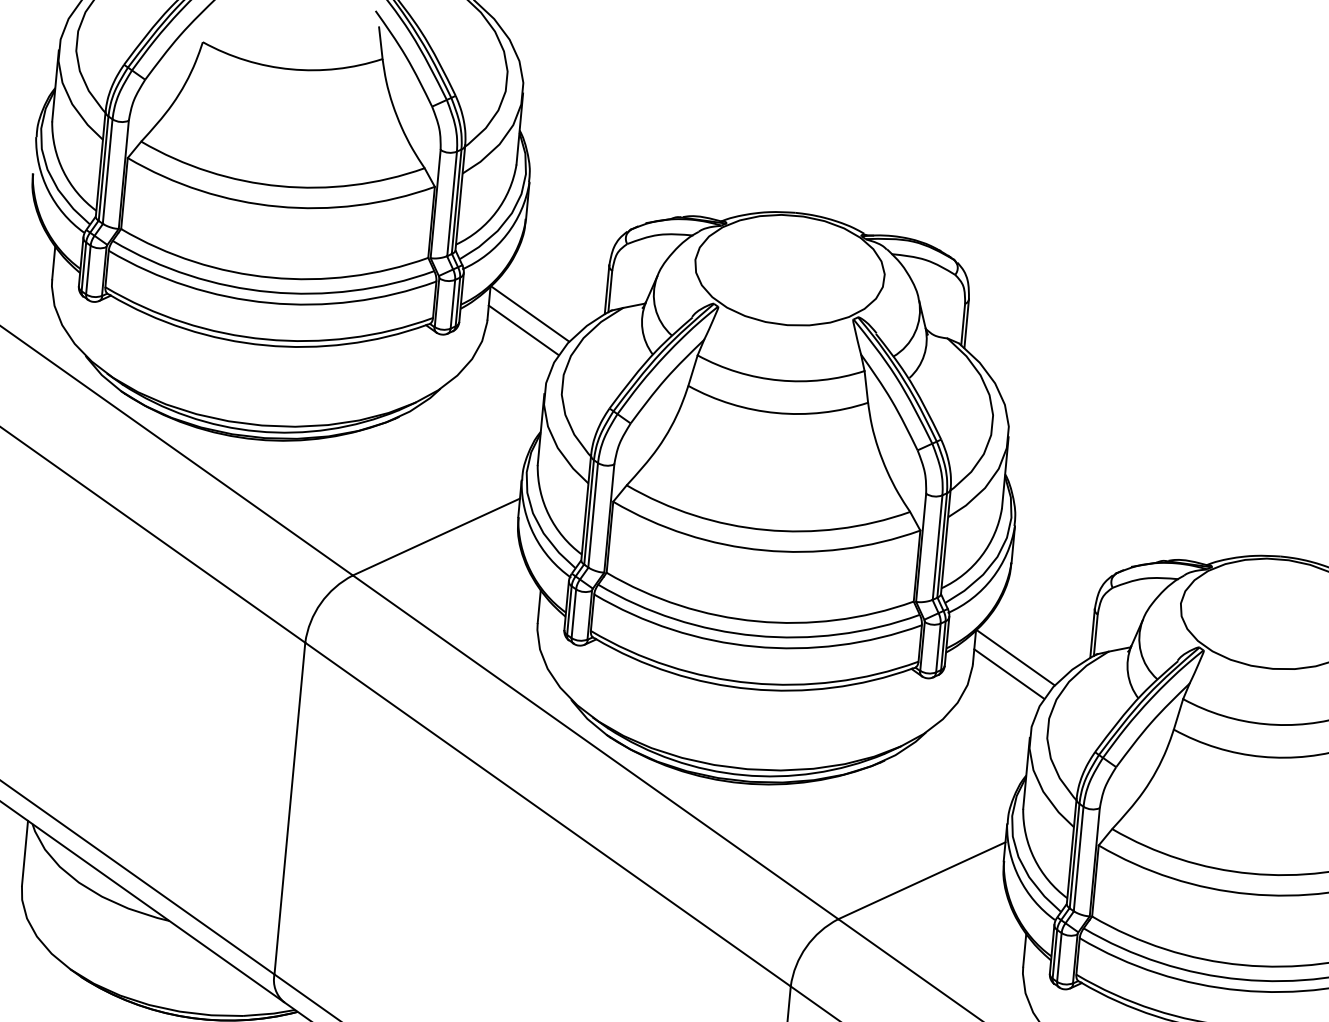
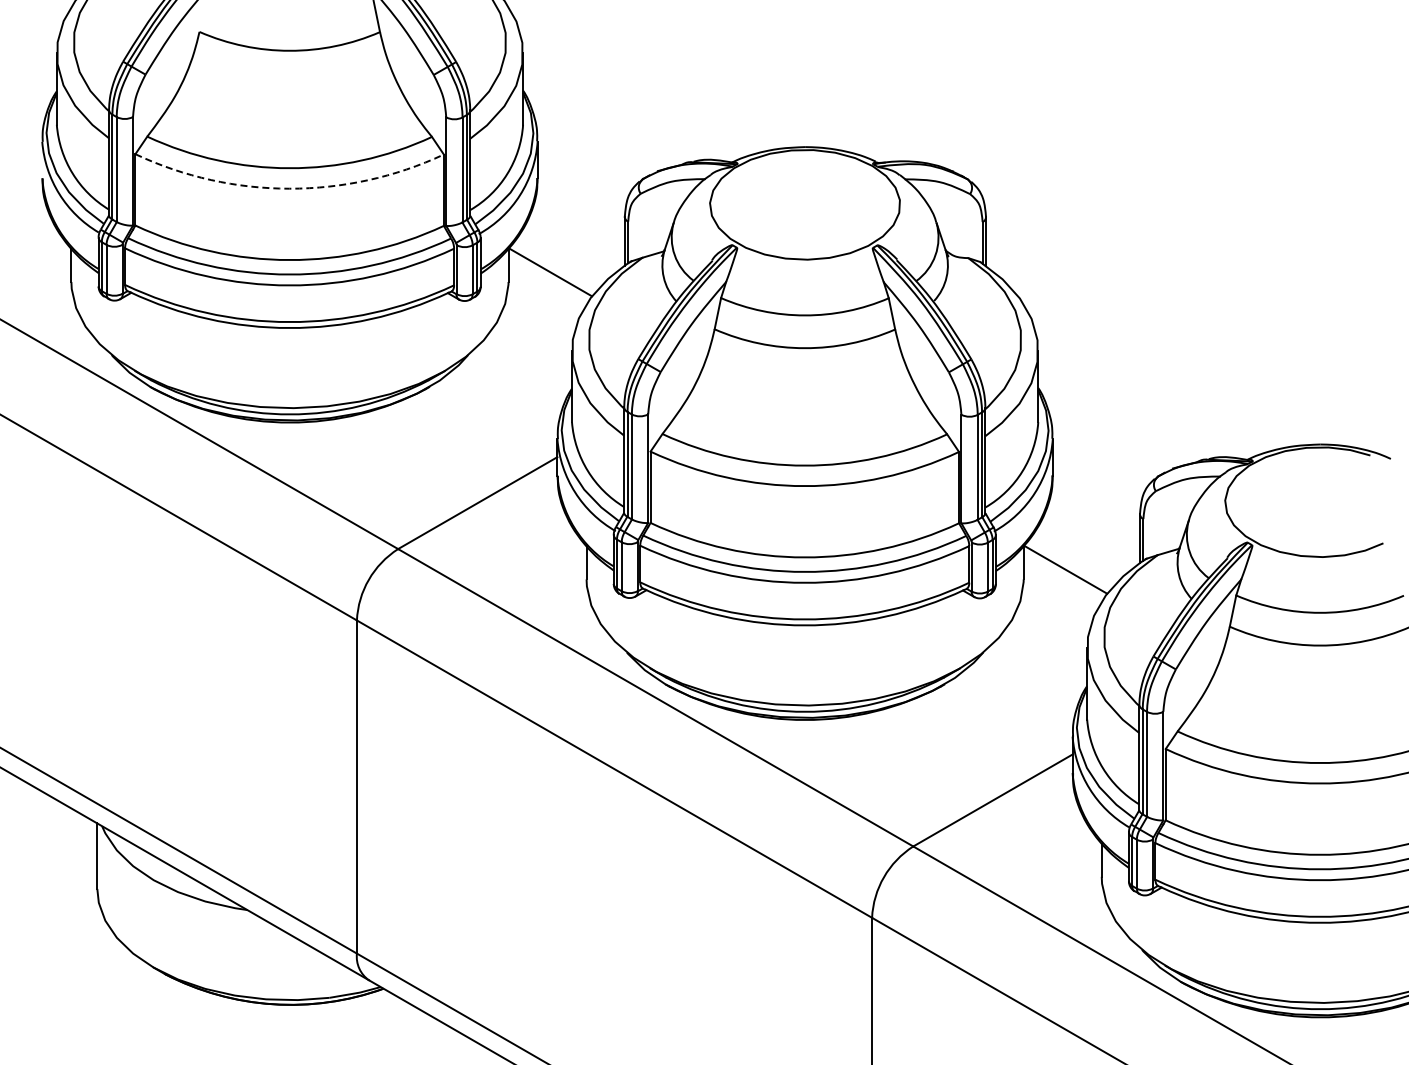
arc: (278, 206) -> (289, 188), solid -> dashed
line: (523, 329) -> (545, 288), removed
line: (1008, 673) -> (1060, 586), removed

